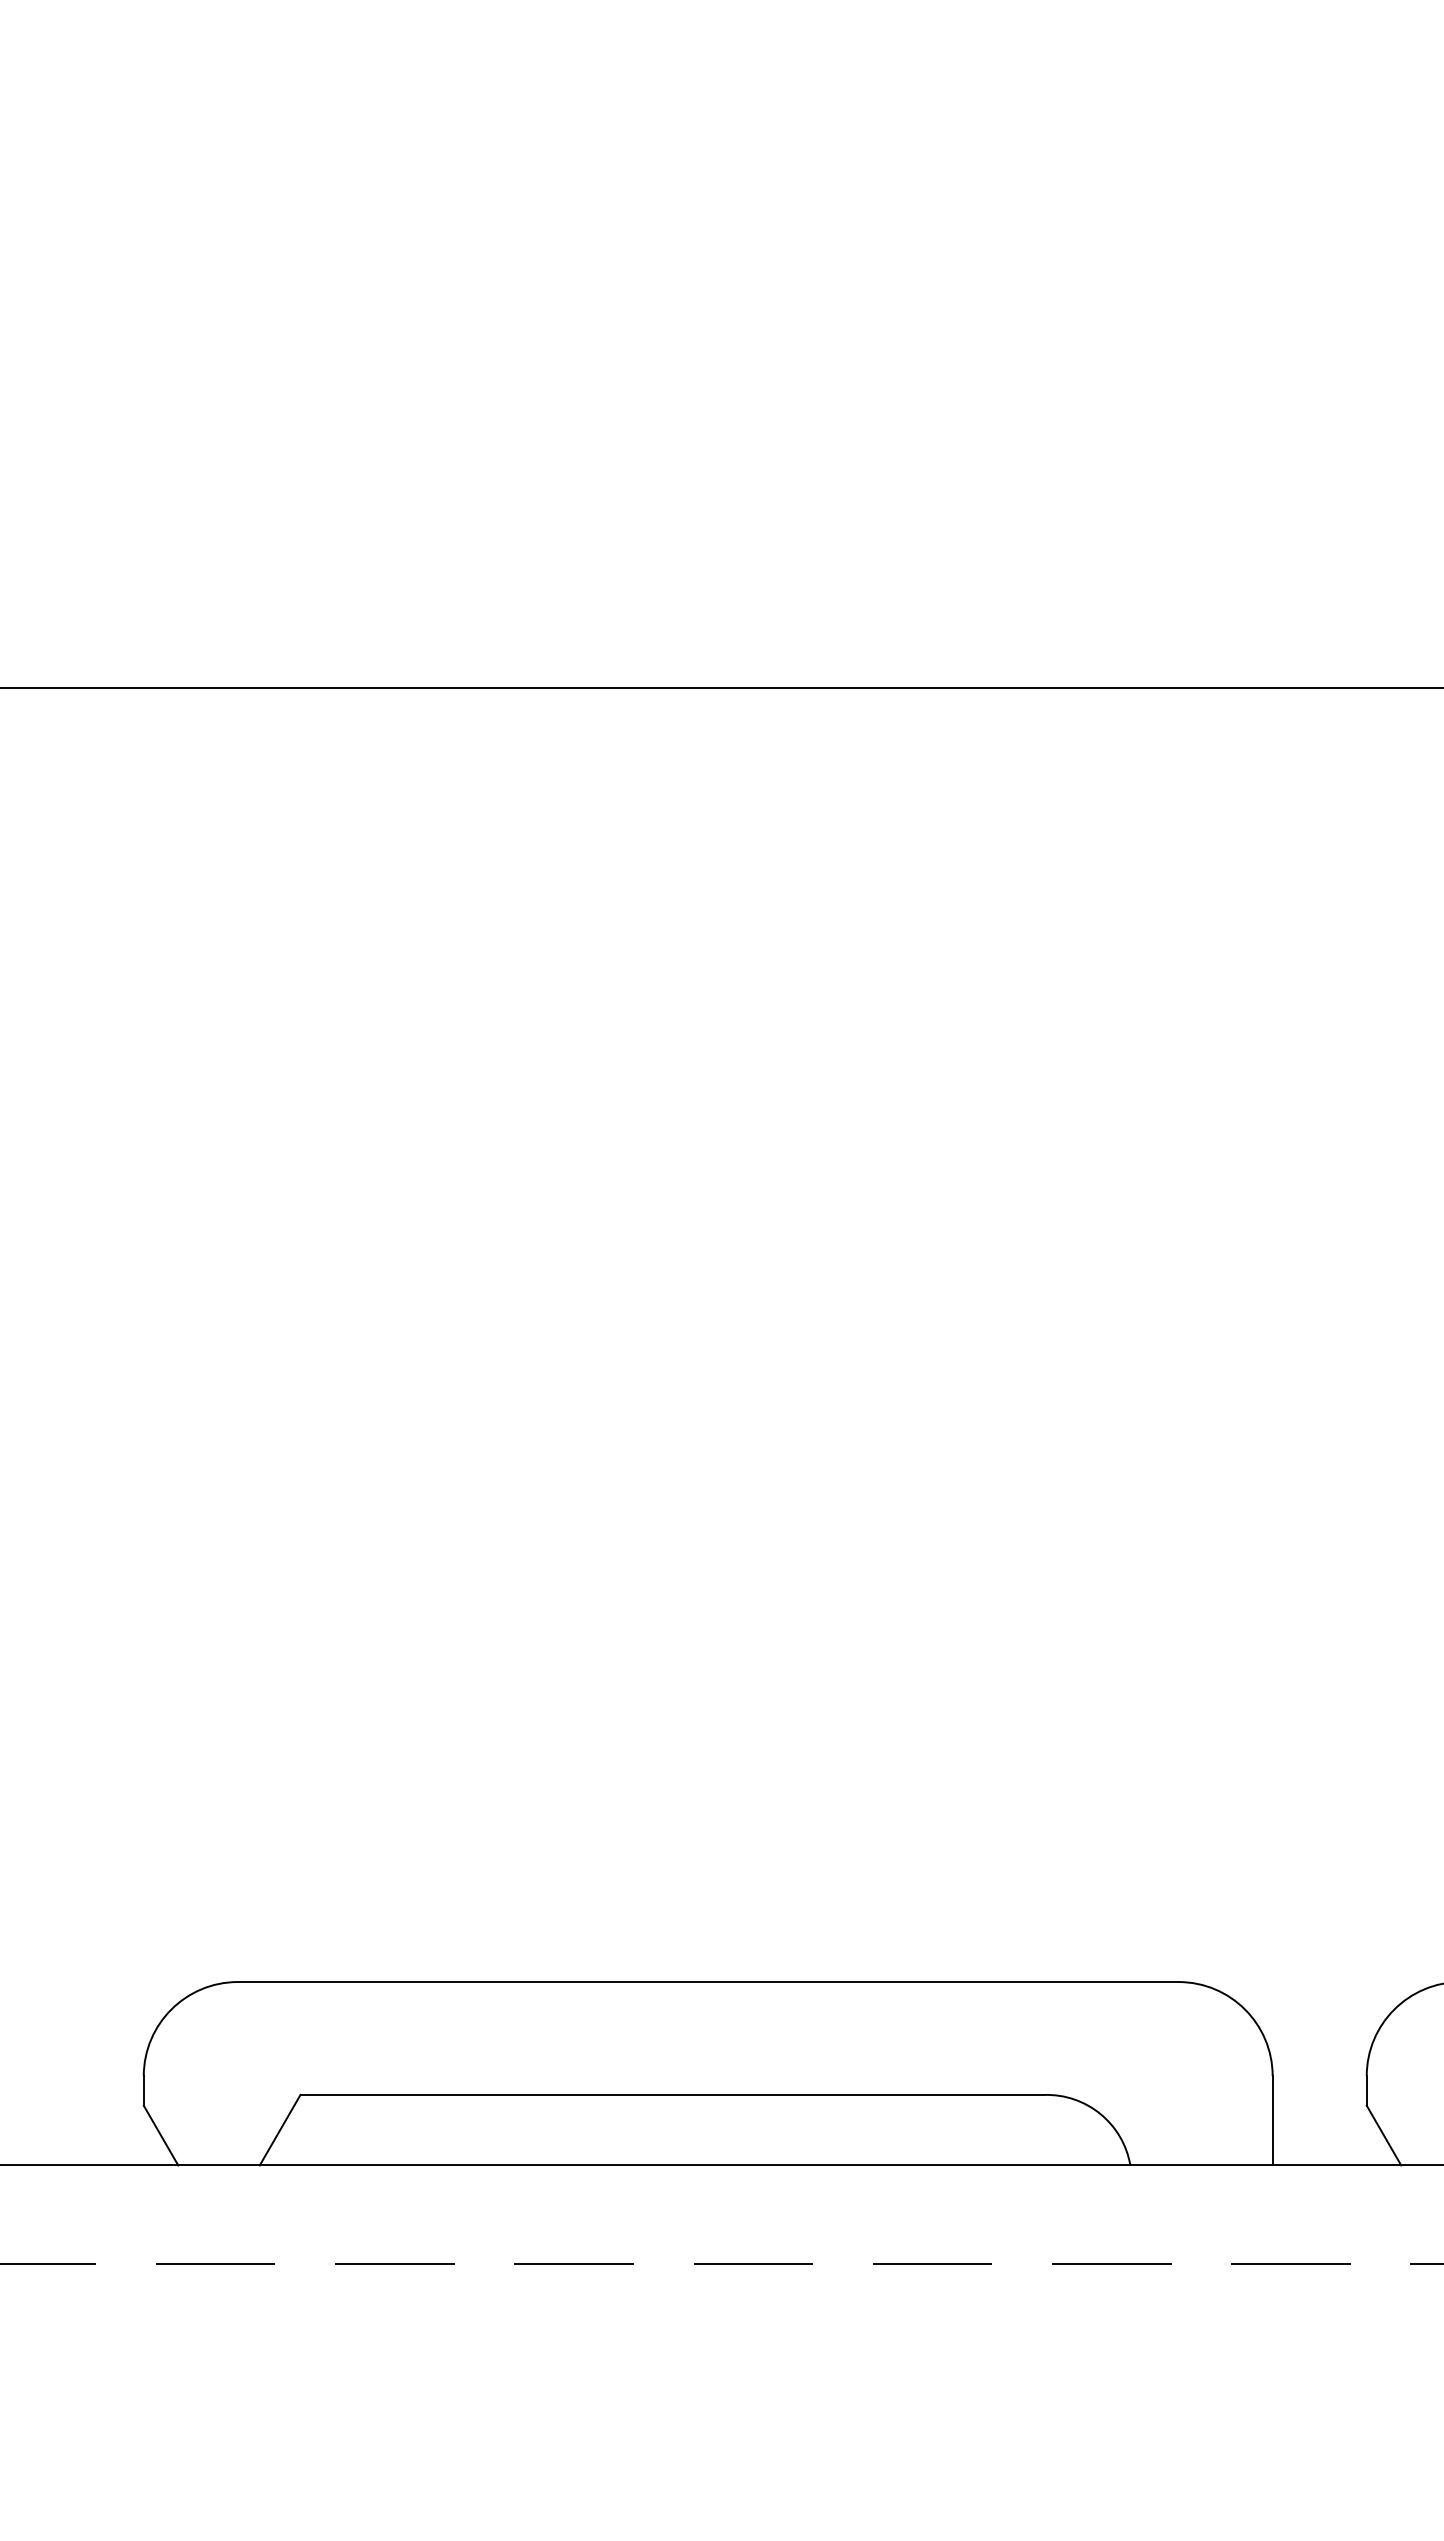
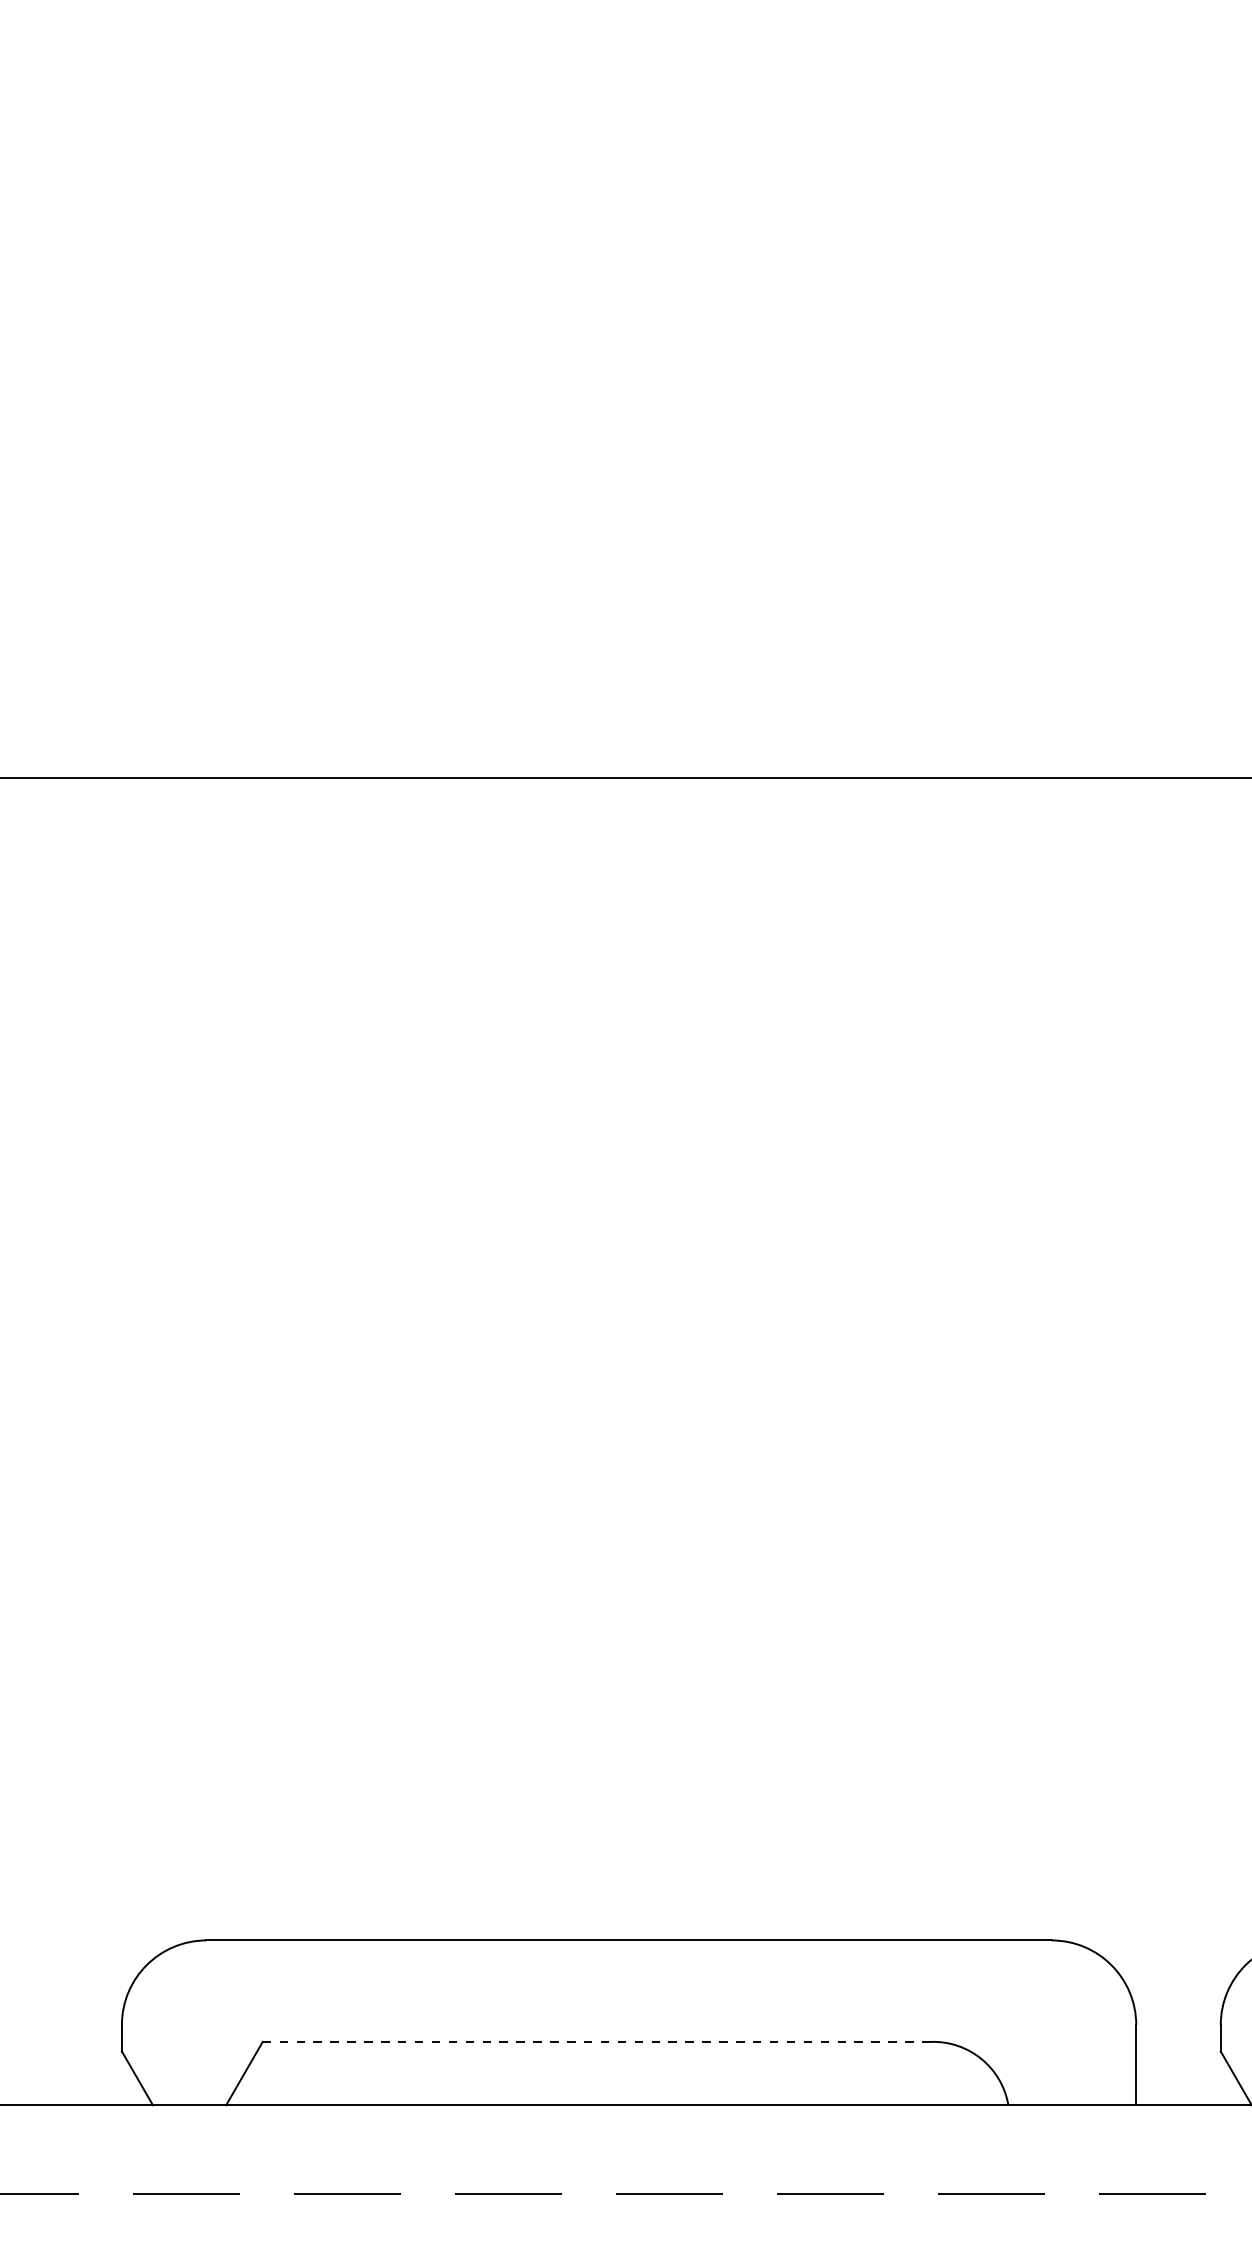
line: (672, 2094) -> (596, 2041), solid -> dashed

